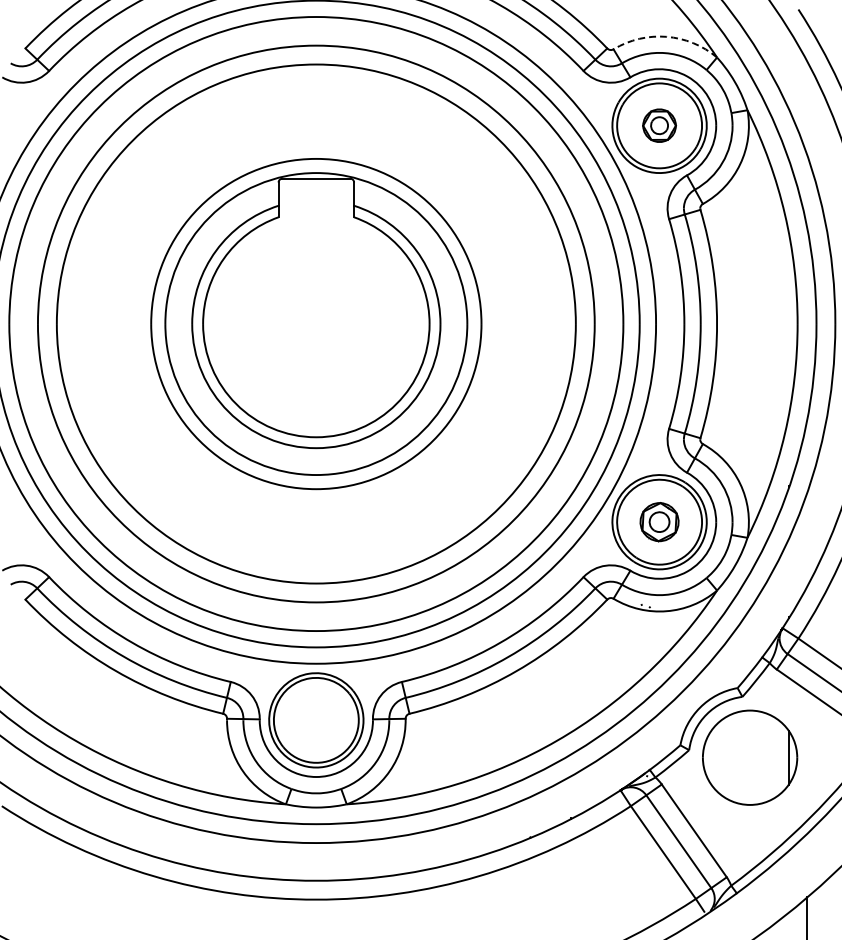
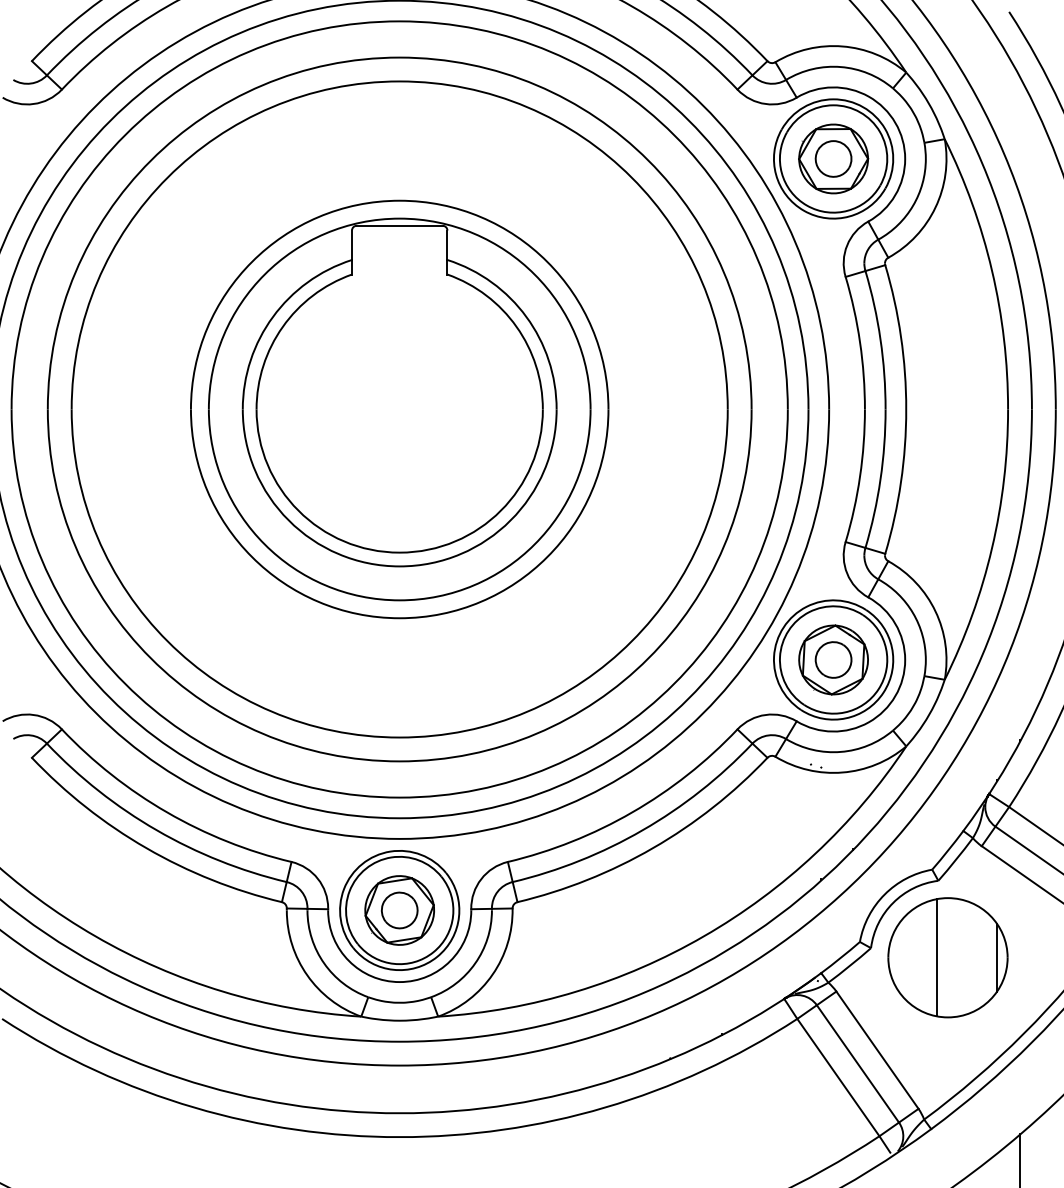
arc: (666, 36) -> (842, 46), dashed -> solid
part: (659, 125) -> (833, 158), size x1.67
part: (659, 521) -> (833, 659), size x1.43
part: (316, 720) -> (399, 910), added
line: (741, 757) -> (937, 957), added

